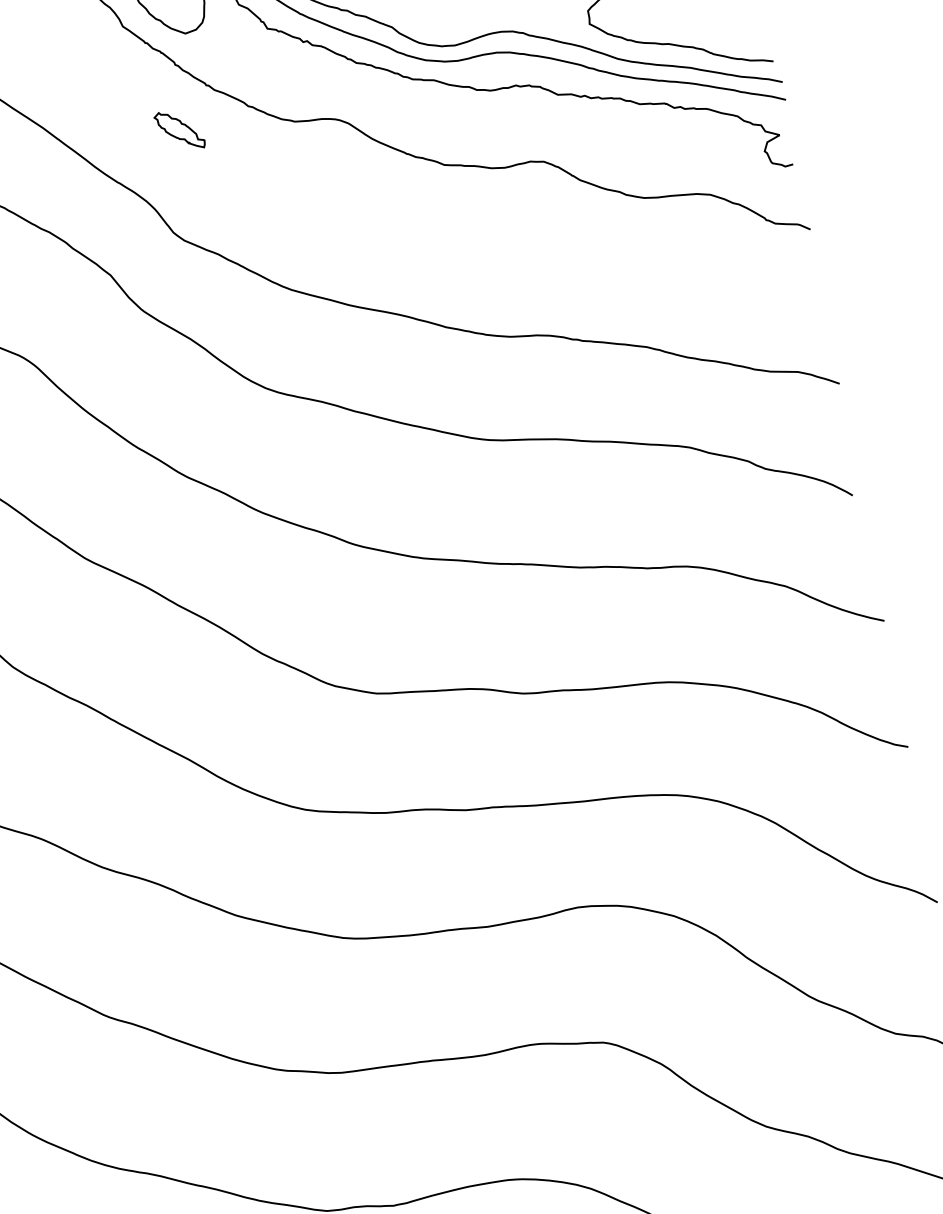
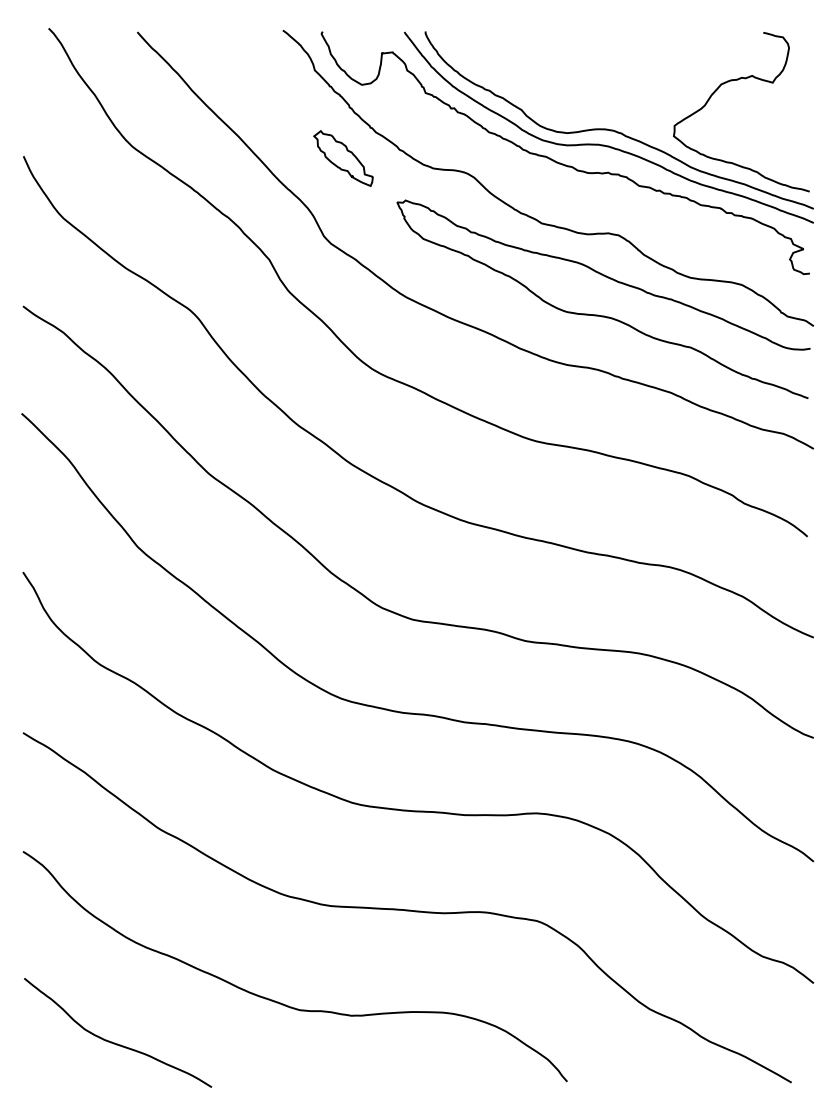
part: (179, 130) -> (343, 158), size x1.67
curve: (537, 265) -> (598, 314), added

